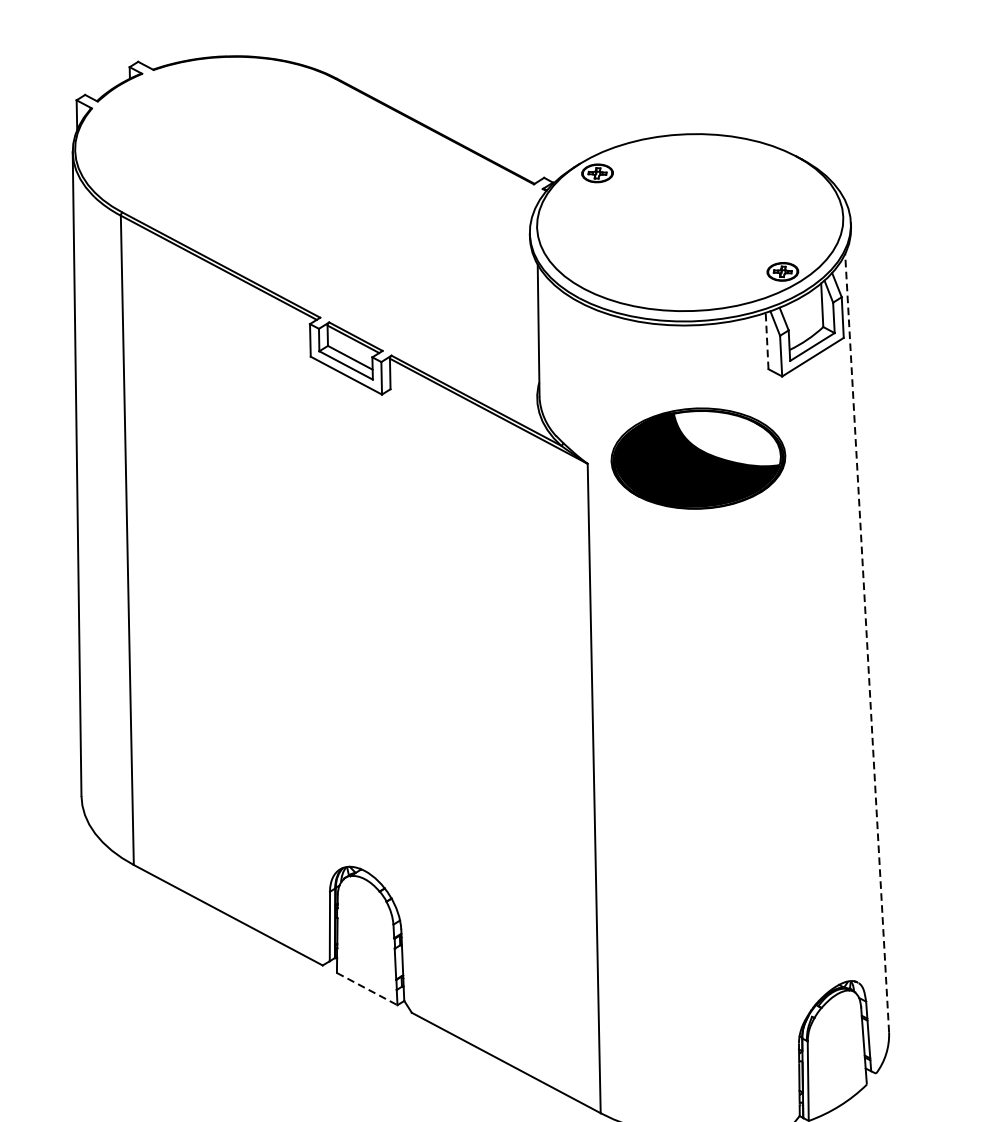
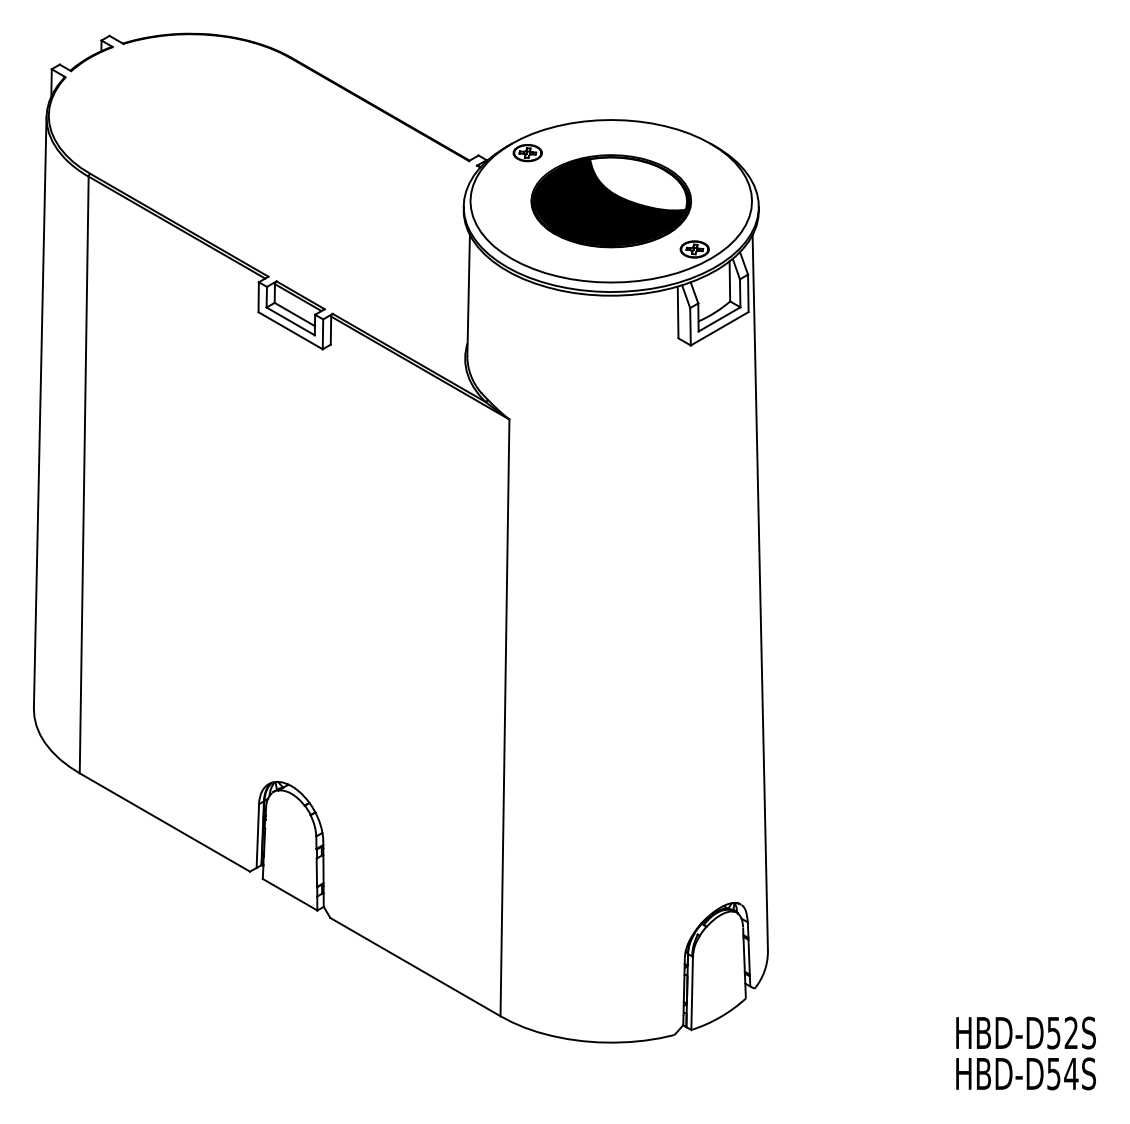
line: (767, 341) -> (678, 312), dashed -> solid
part: (698, 458) -> (611, 201), moved
line: (867, 642) -> (760, 592), dashed -> solid
line: (367, 988) -> (290, 894), dashed -> solid

